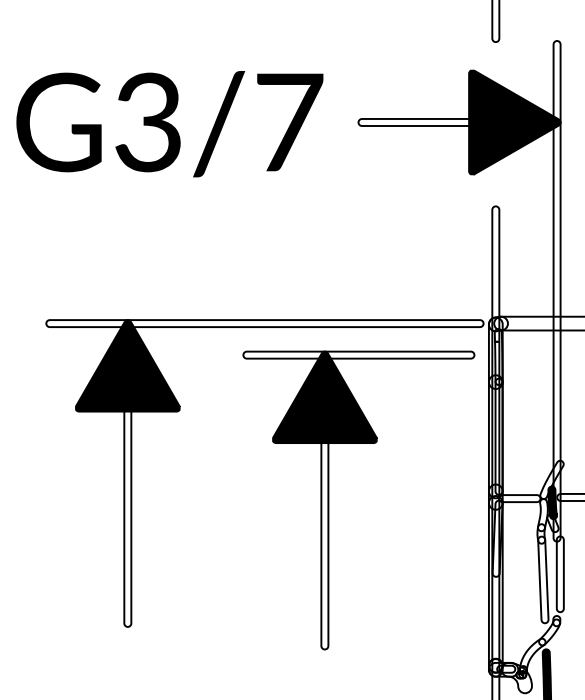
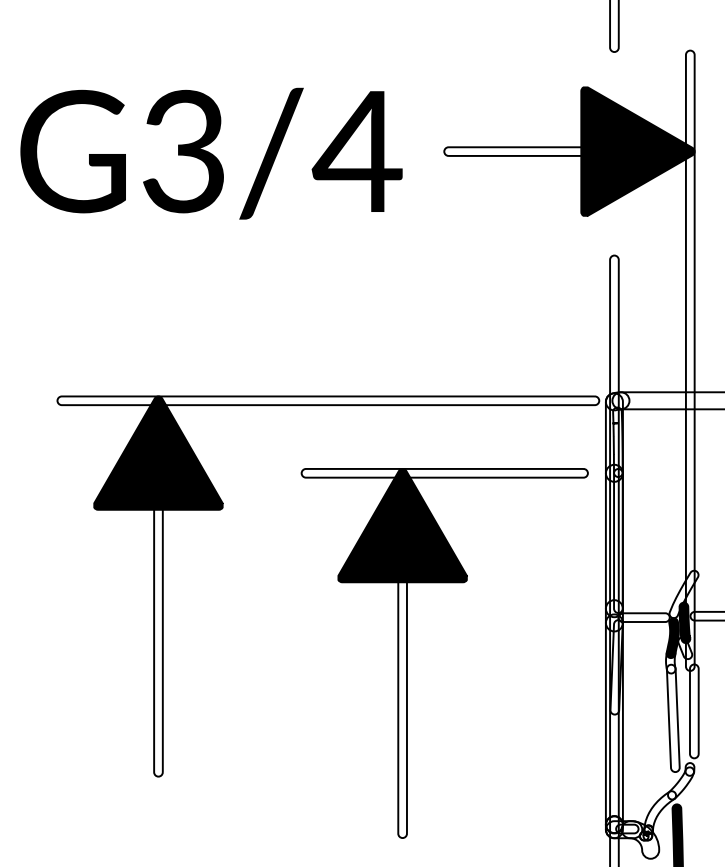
text: (287, 122) -> (356, 151), G3/7 -> G3/4
part: (329, 500) -> (408, 653), moved
fill: (542, 515) -> (672, 638), added

